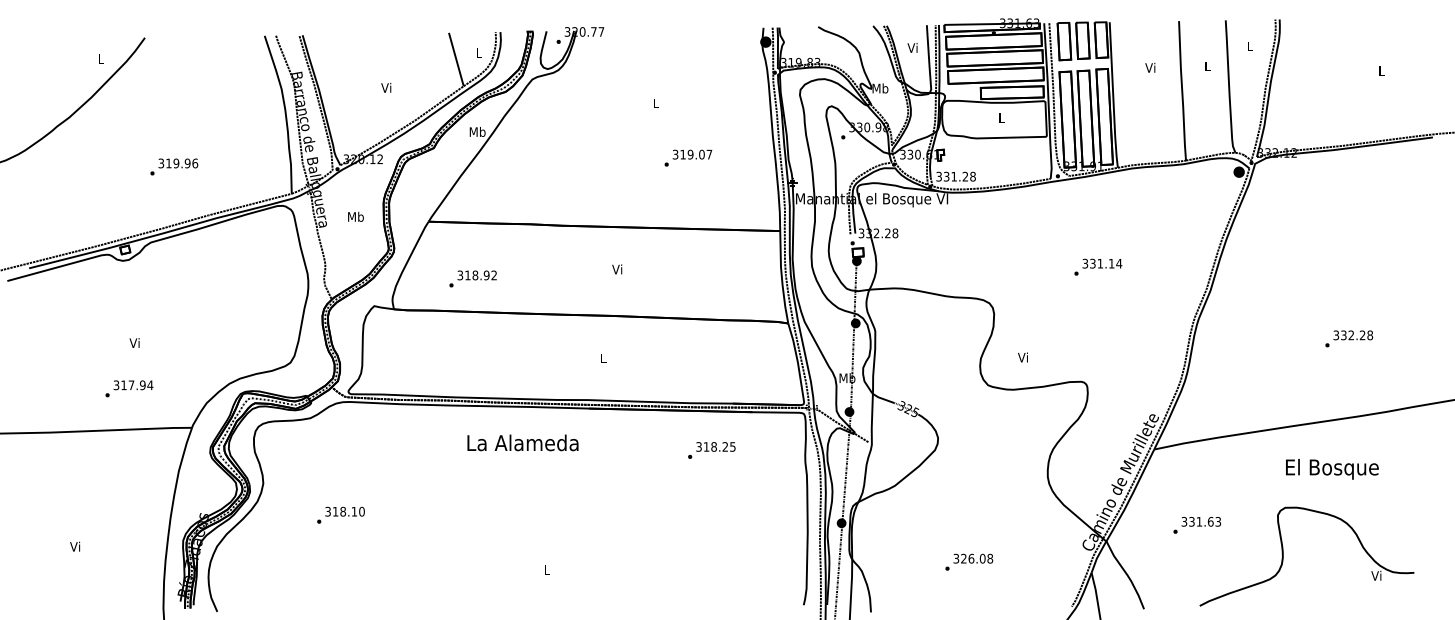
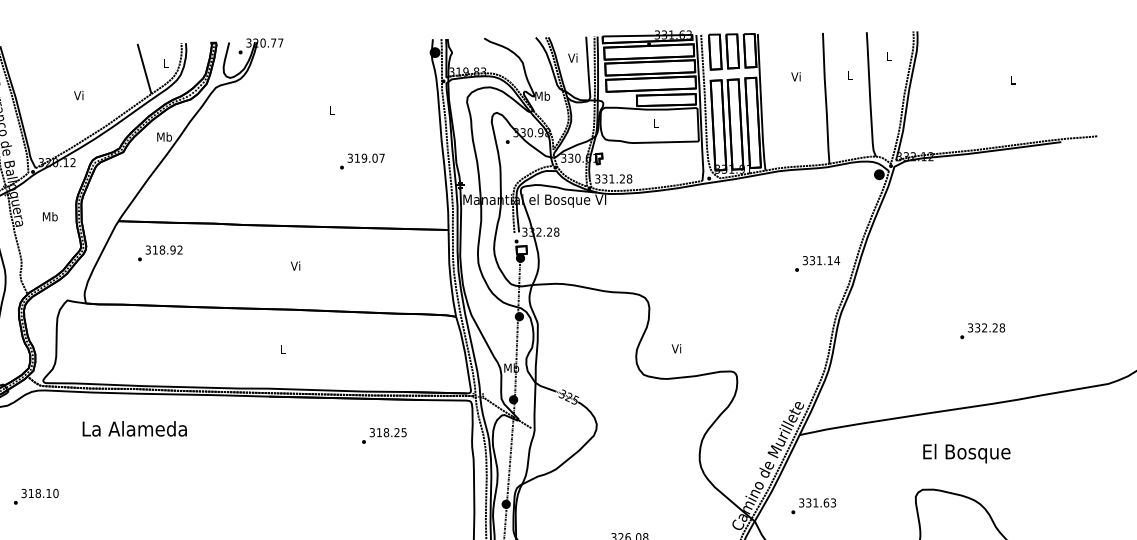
text: (1098, 266) -> (817, 263), moved
text: (472, 278) -> (159, 252), moved
text: (522, 442) -> (134, 428), moved
text: (1196, 525) -> (813, 506), moved

